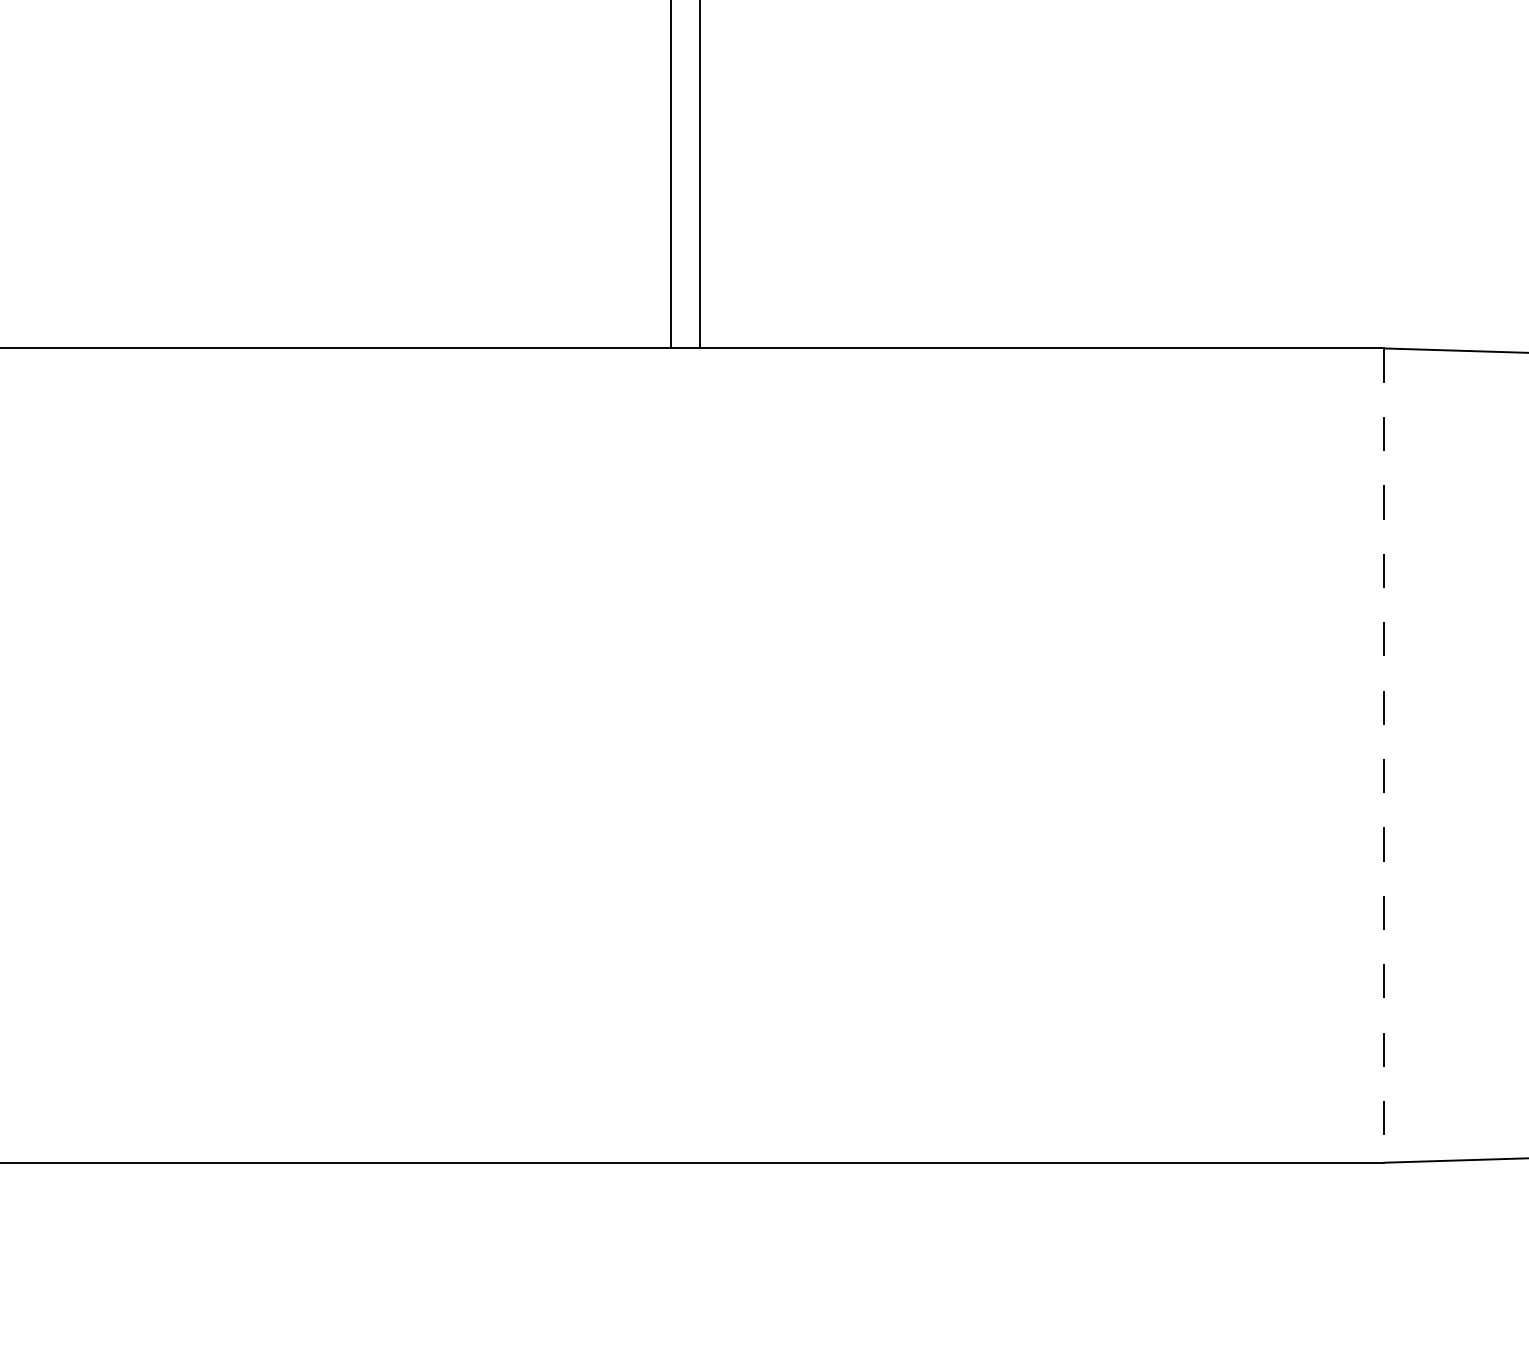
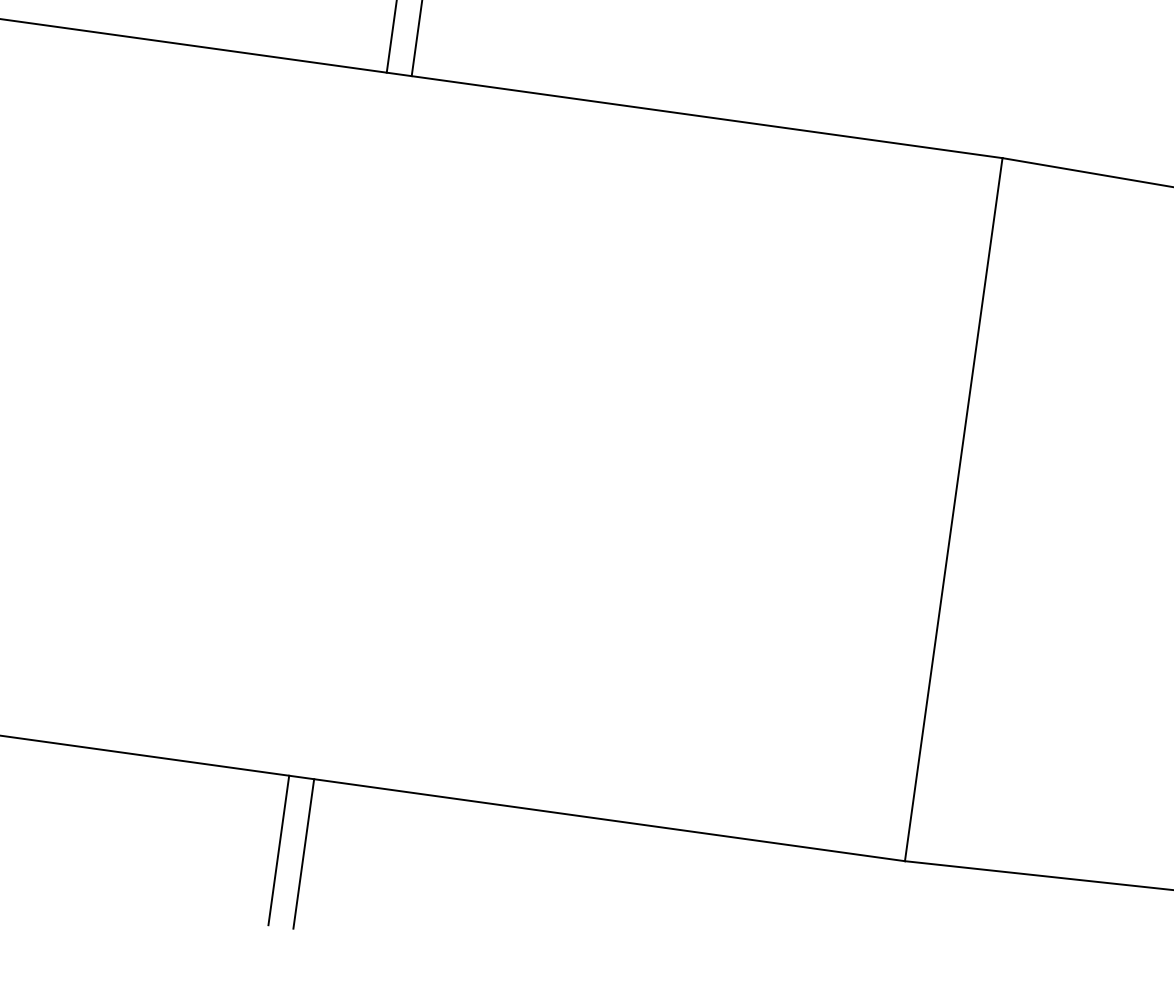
line: (1384, 756) -> (953, 510), dashed -> solid
line: (671, 1248) -> (279, 849), added
line: (700, 1248) -> (304, 853), added

